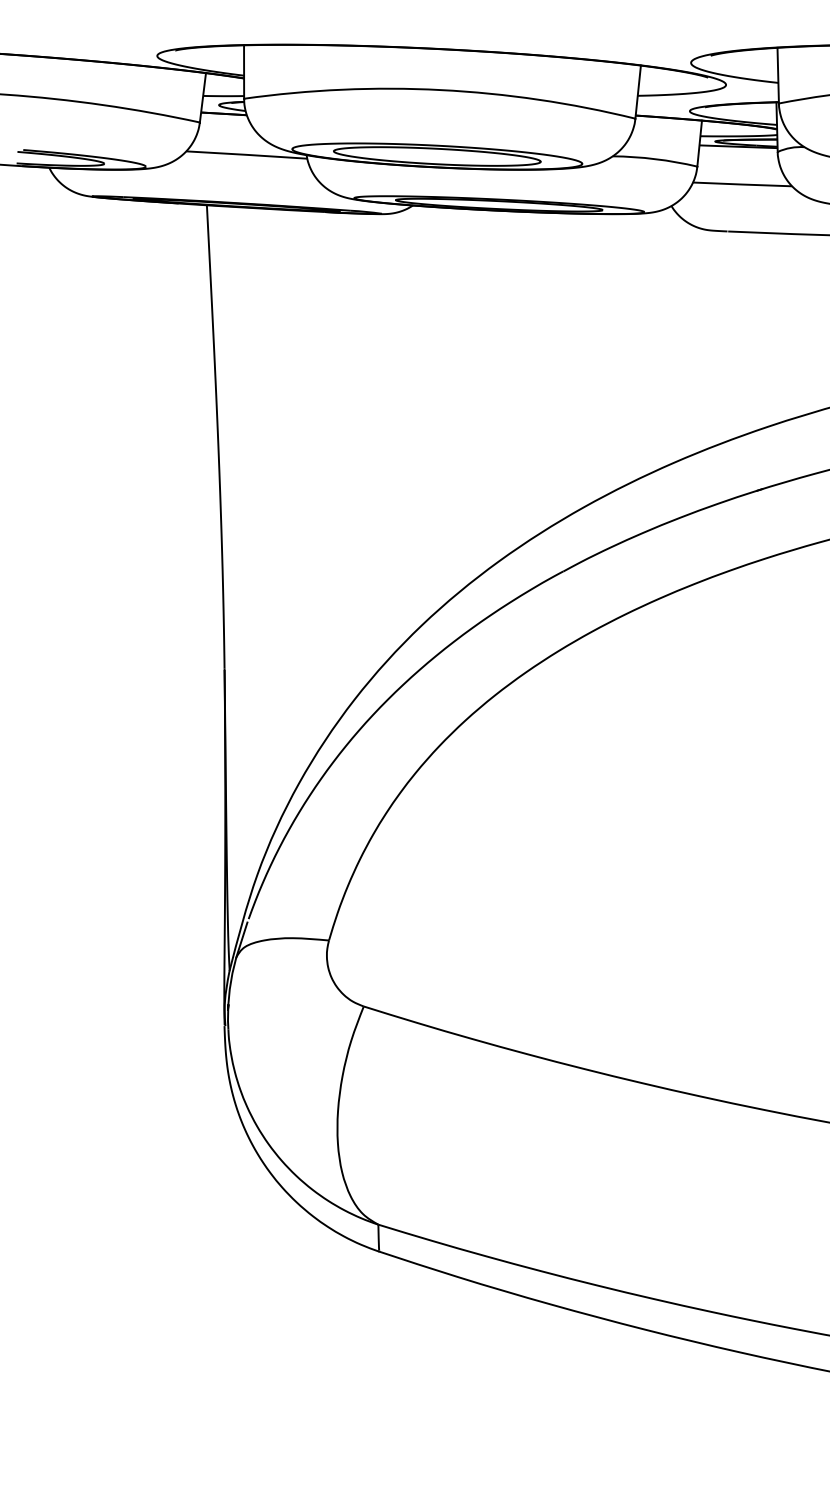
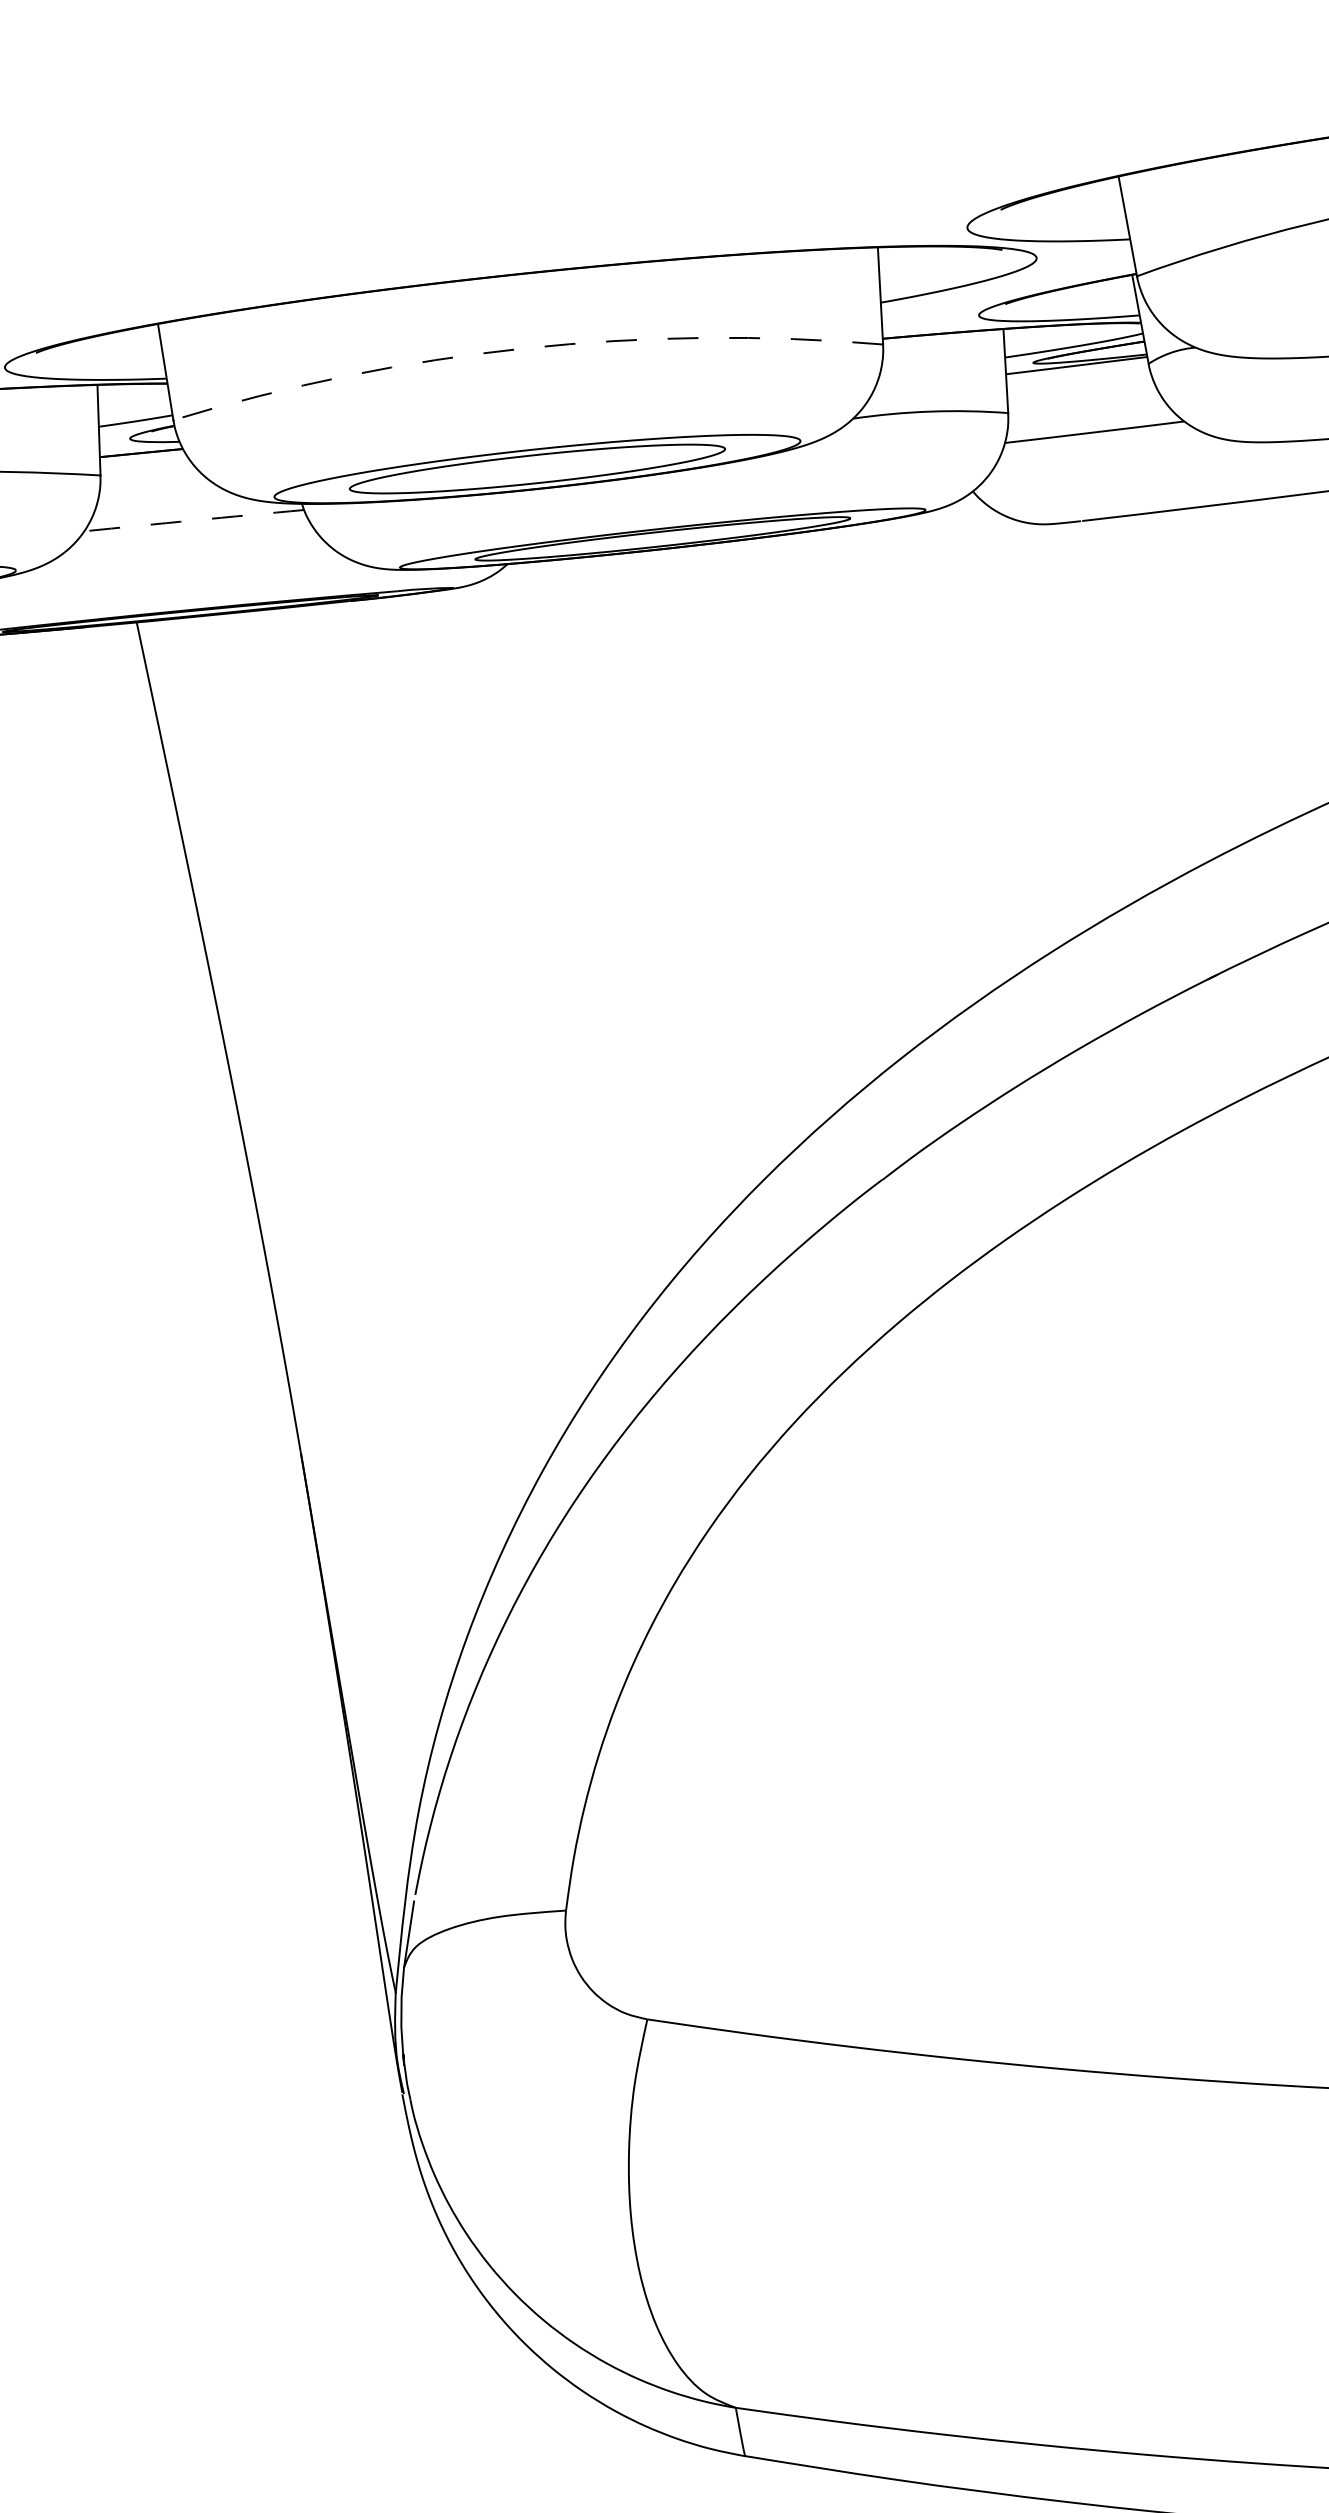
arc: (440, 90) -> (524, 349), solid -> dashed
arc: (246, 154) -> (193, 519), solid -> dashed

